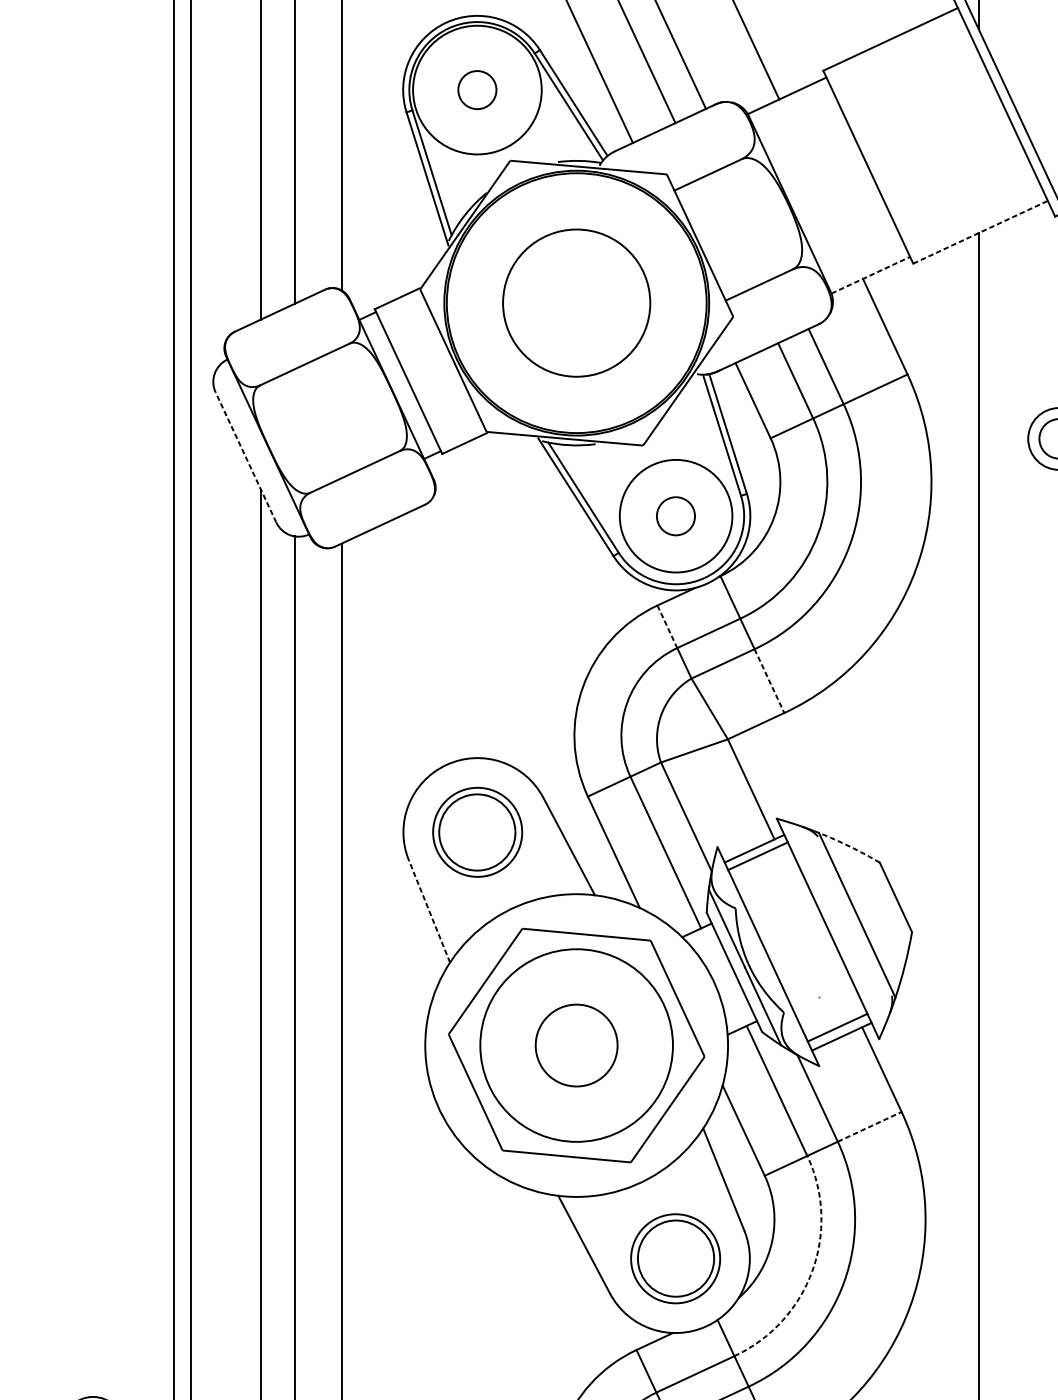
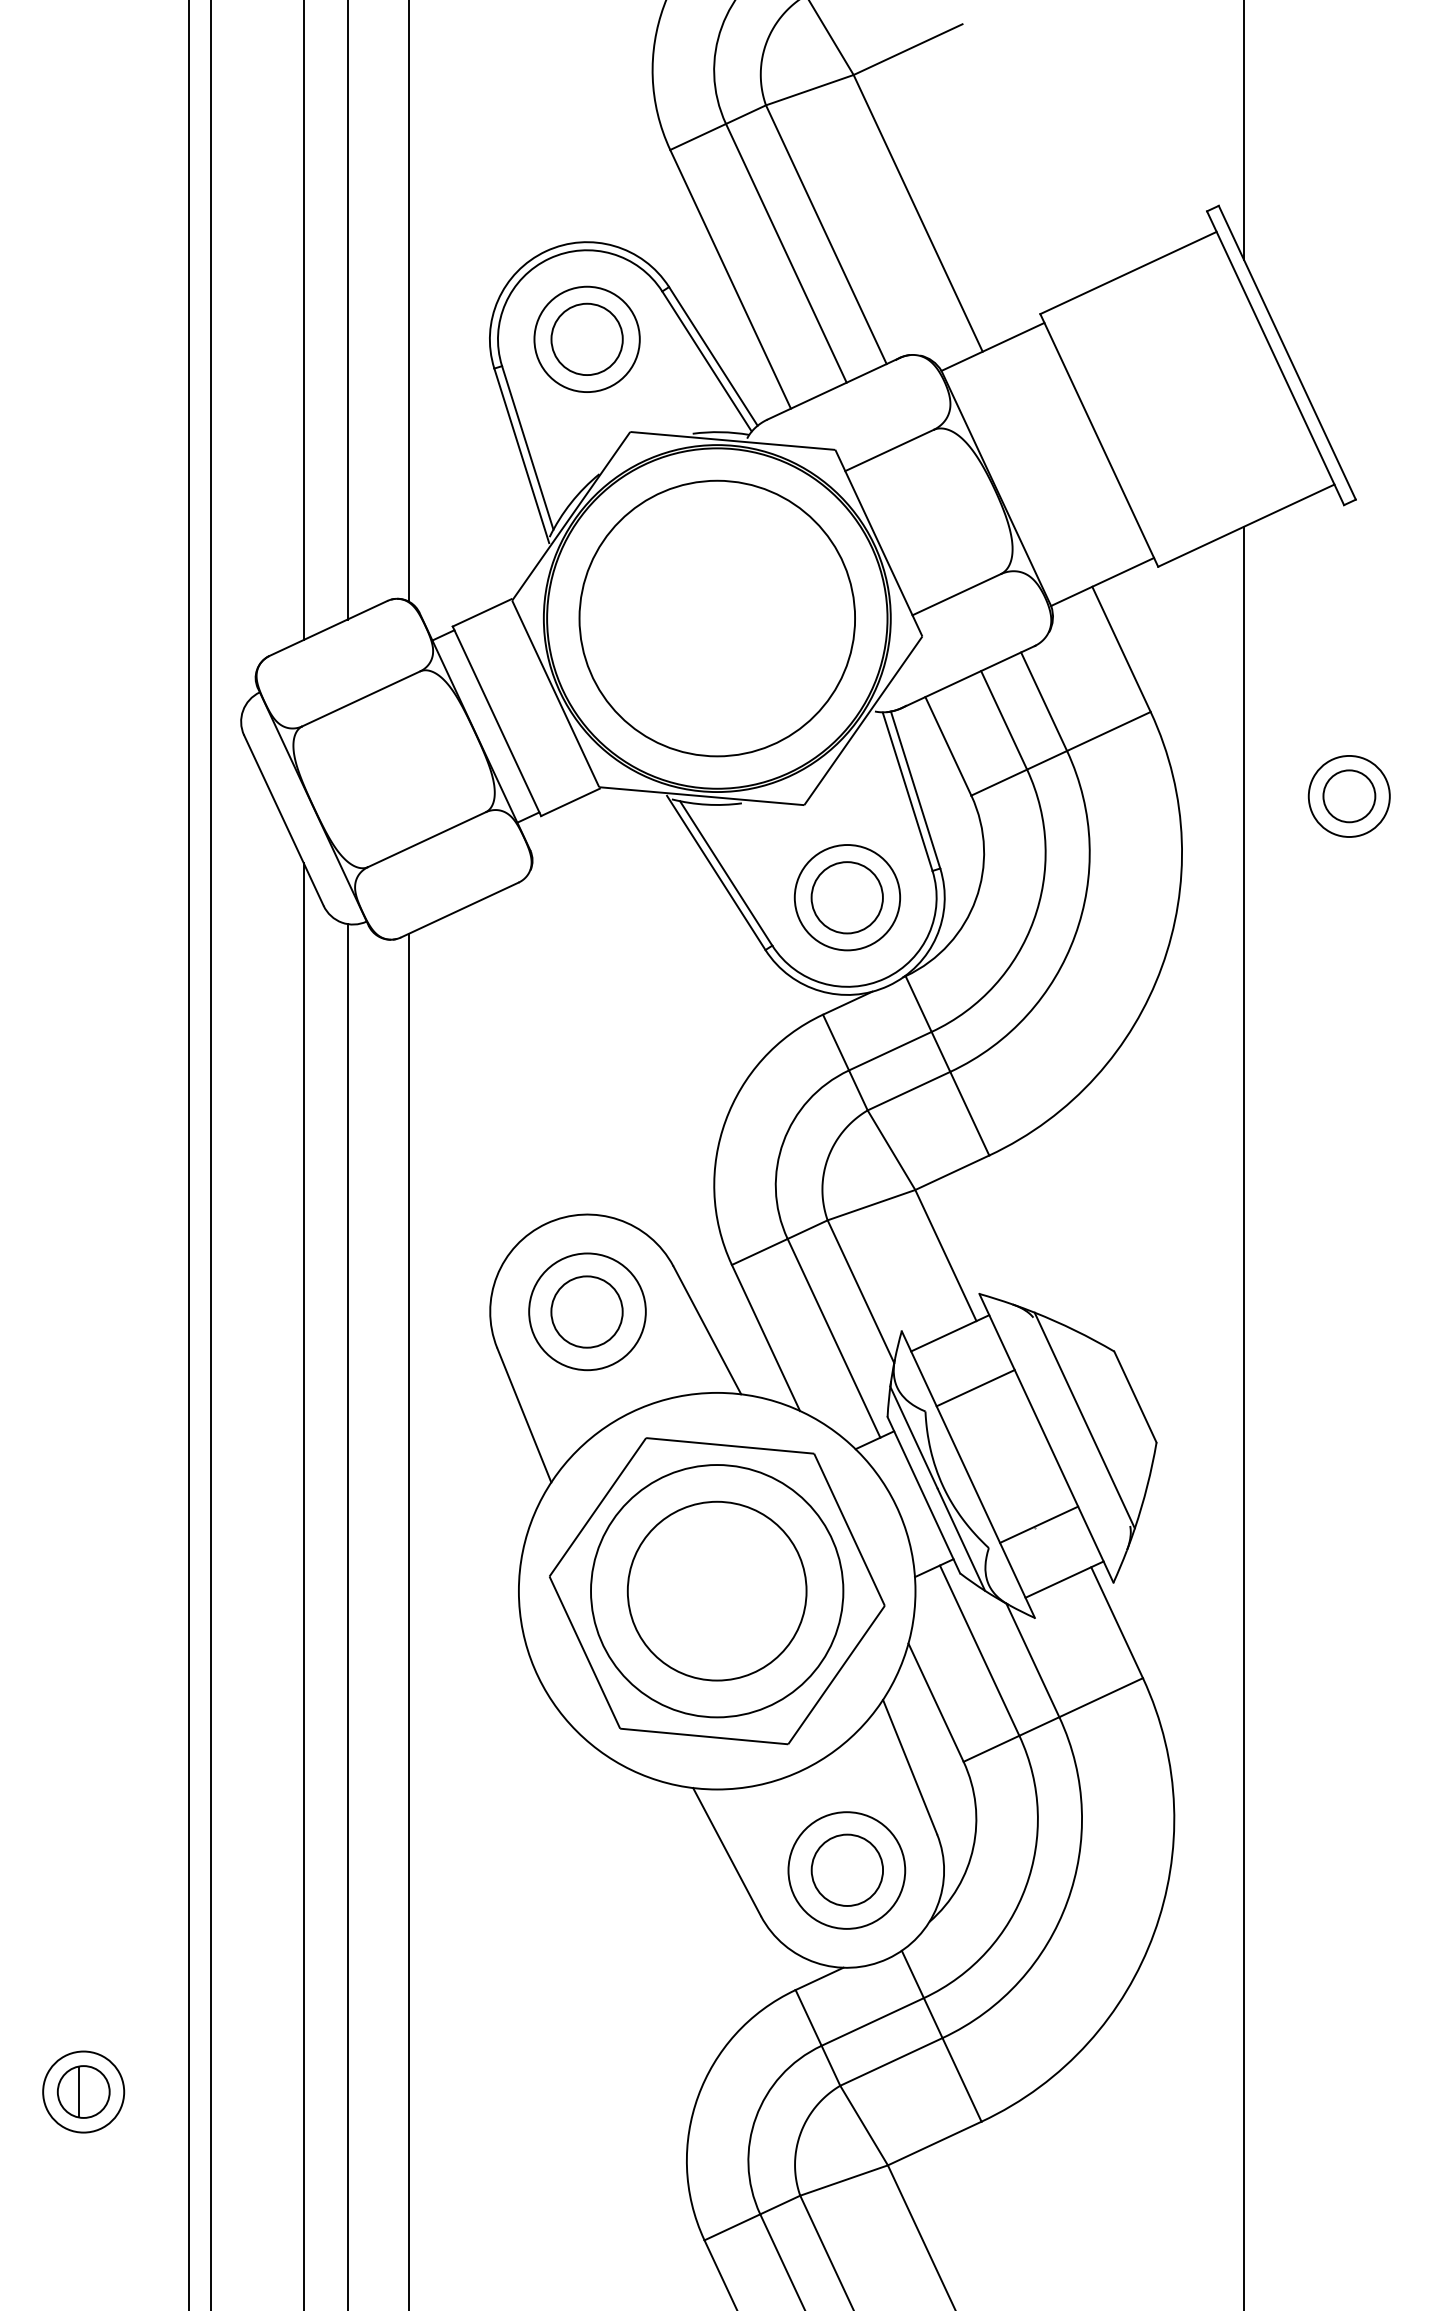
circle: (476, 90) -> (586, 339), size x0.62
circle: (476, 90) -> (586, 339), size x1.43
line: (980, 232) -> (1246, 525), dashed -> solid
line: (870, 274) -> (1102, 581), dashed -> solid
circle: (576, 303) -> (716, 618), size x1.43
line: (245, 457) -> (283, 820), dashed -> solid
circle: (675, 516) -> (846, 897), size x1.43
circle: (676, 516) -> (847, 897), size x0.71
line: (667, 626) -> (836, 1042), dashed -> solid
line: (769, 681) -> (969, 1114), dashed -> solid
circle: (476, 832) -> (586, 1311), size x0.71
arc: (850, 846) -> (1075, 1330), dashed -> solid
line: (757, 856) -> (975, 1388), moved
line: (429, 910) -> (524, 1414), dashed -> solid
line: (837, 1027) -> (1039, 1524), moved
circle: (576, 1045) -> (716, 1590), size x1.67
line: (870, 1126) -> (1101, 1697), dashed -> solid
circle: (676, 1258) -> (847, 1869), size x0.71
arc: (811, 1270) -> (1025, 1886), dashed -> solid

